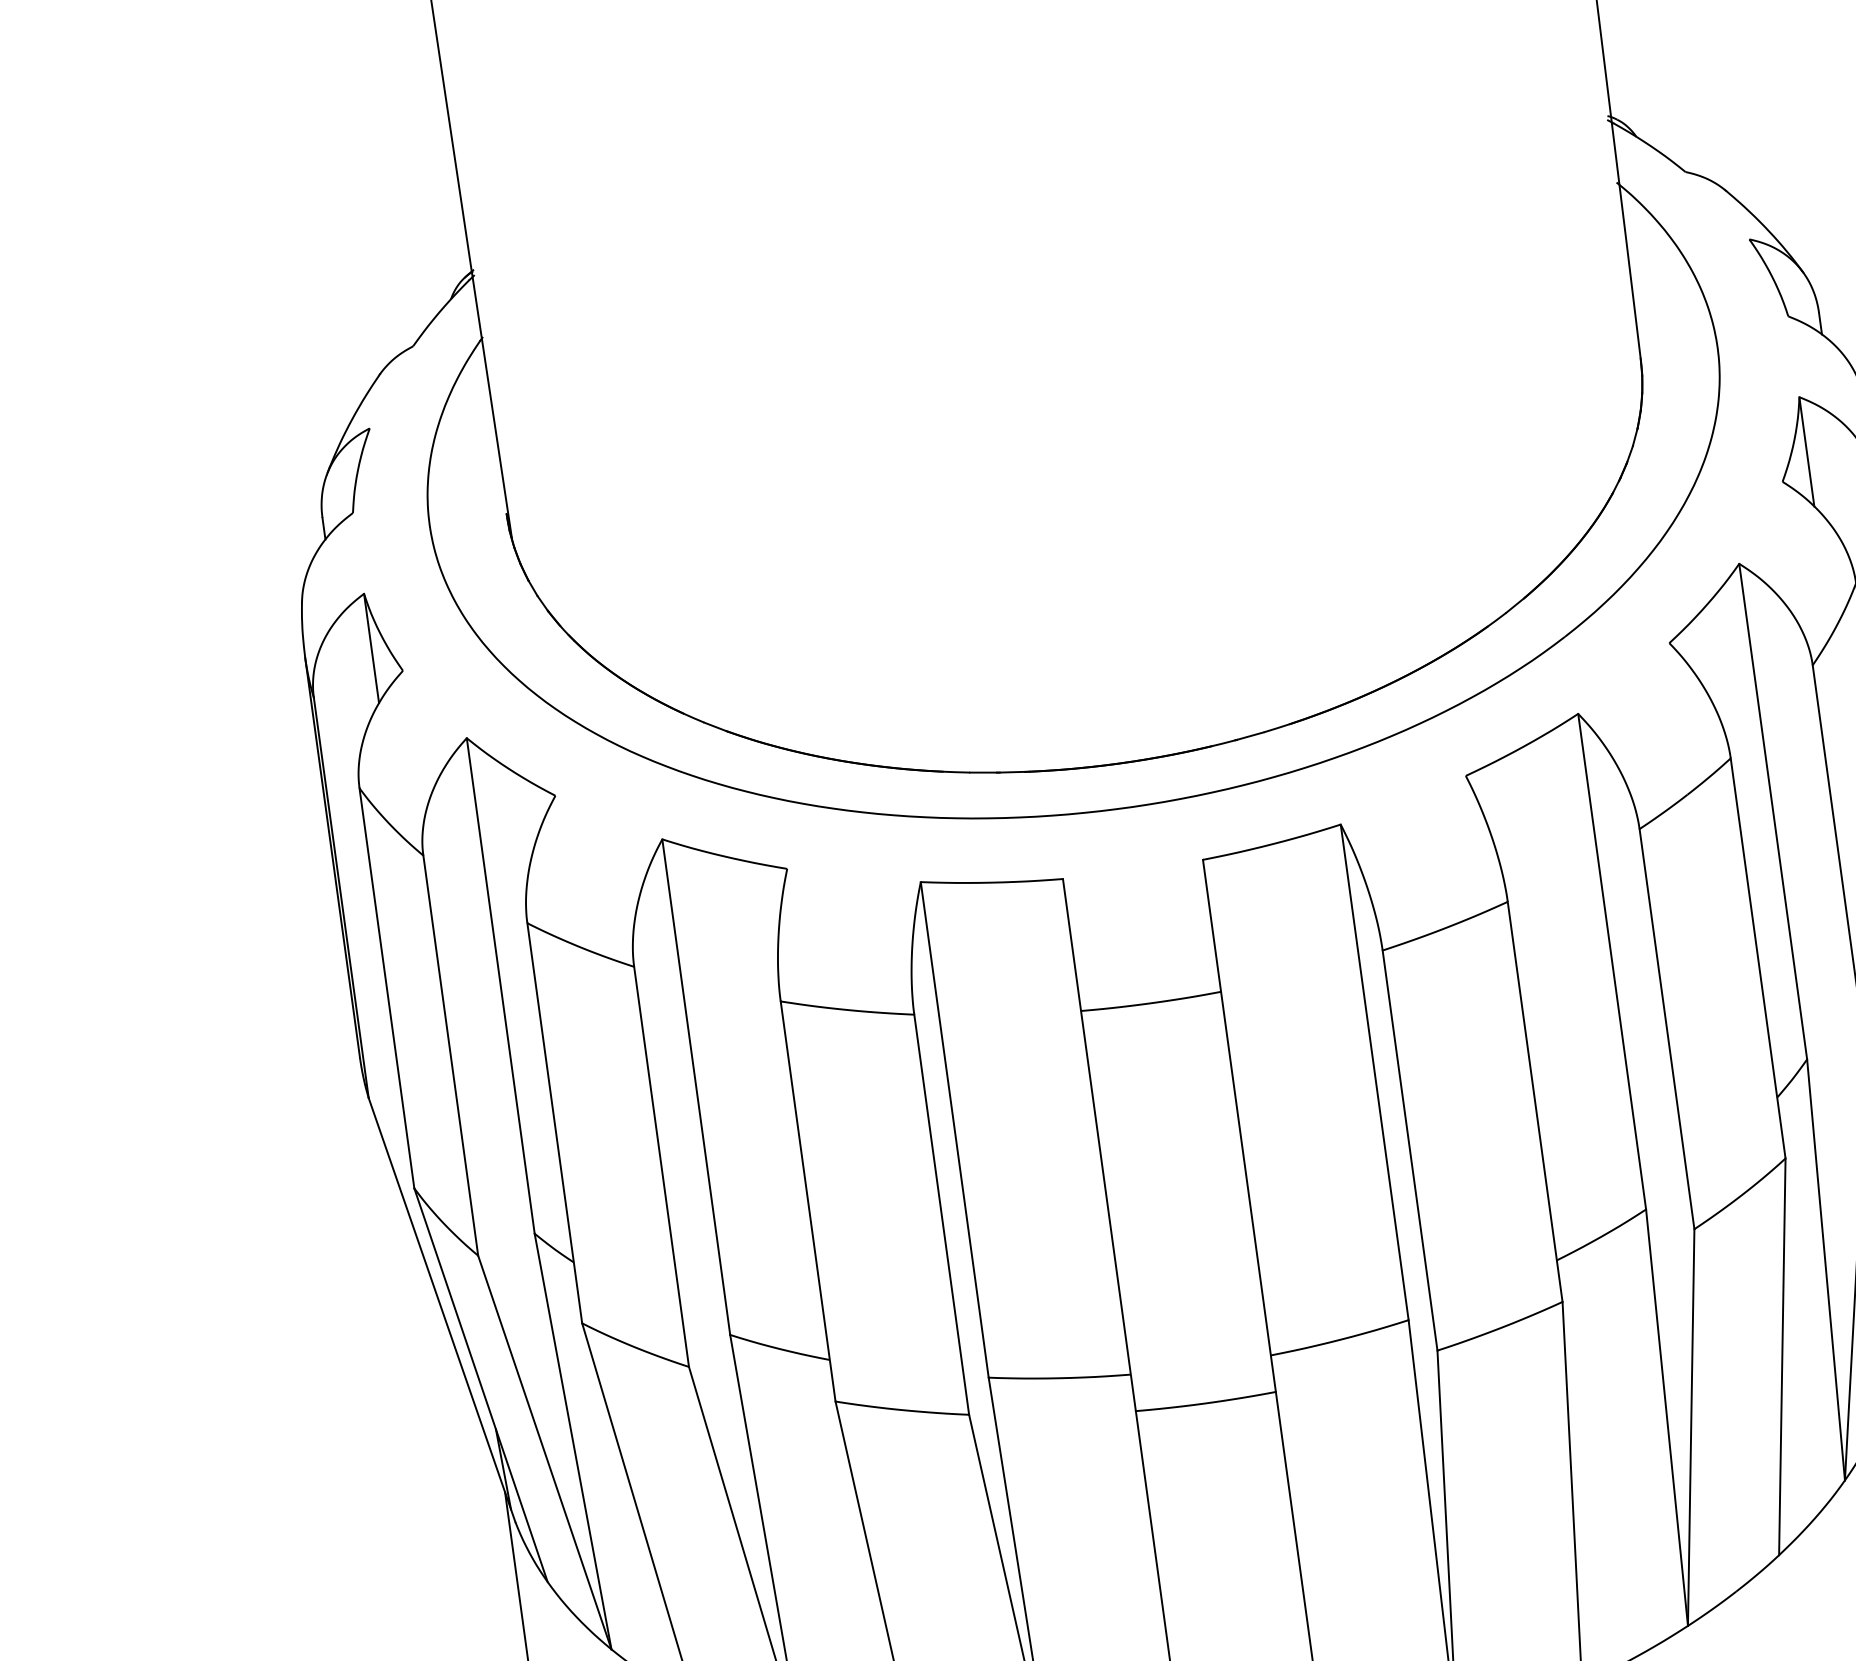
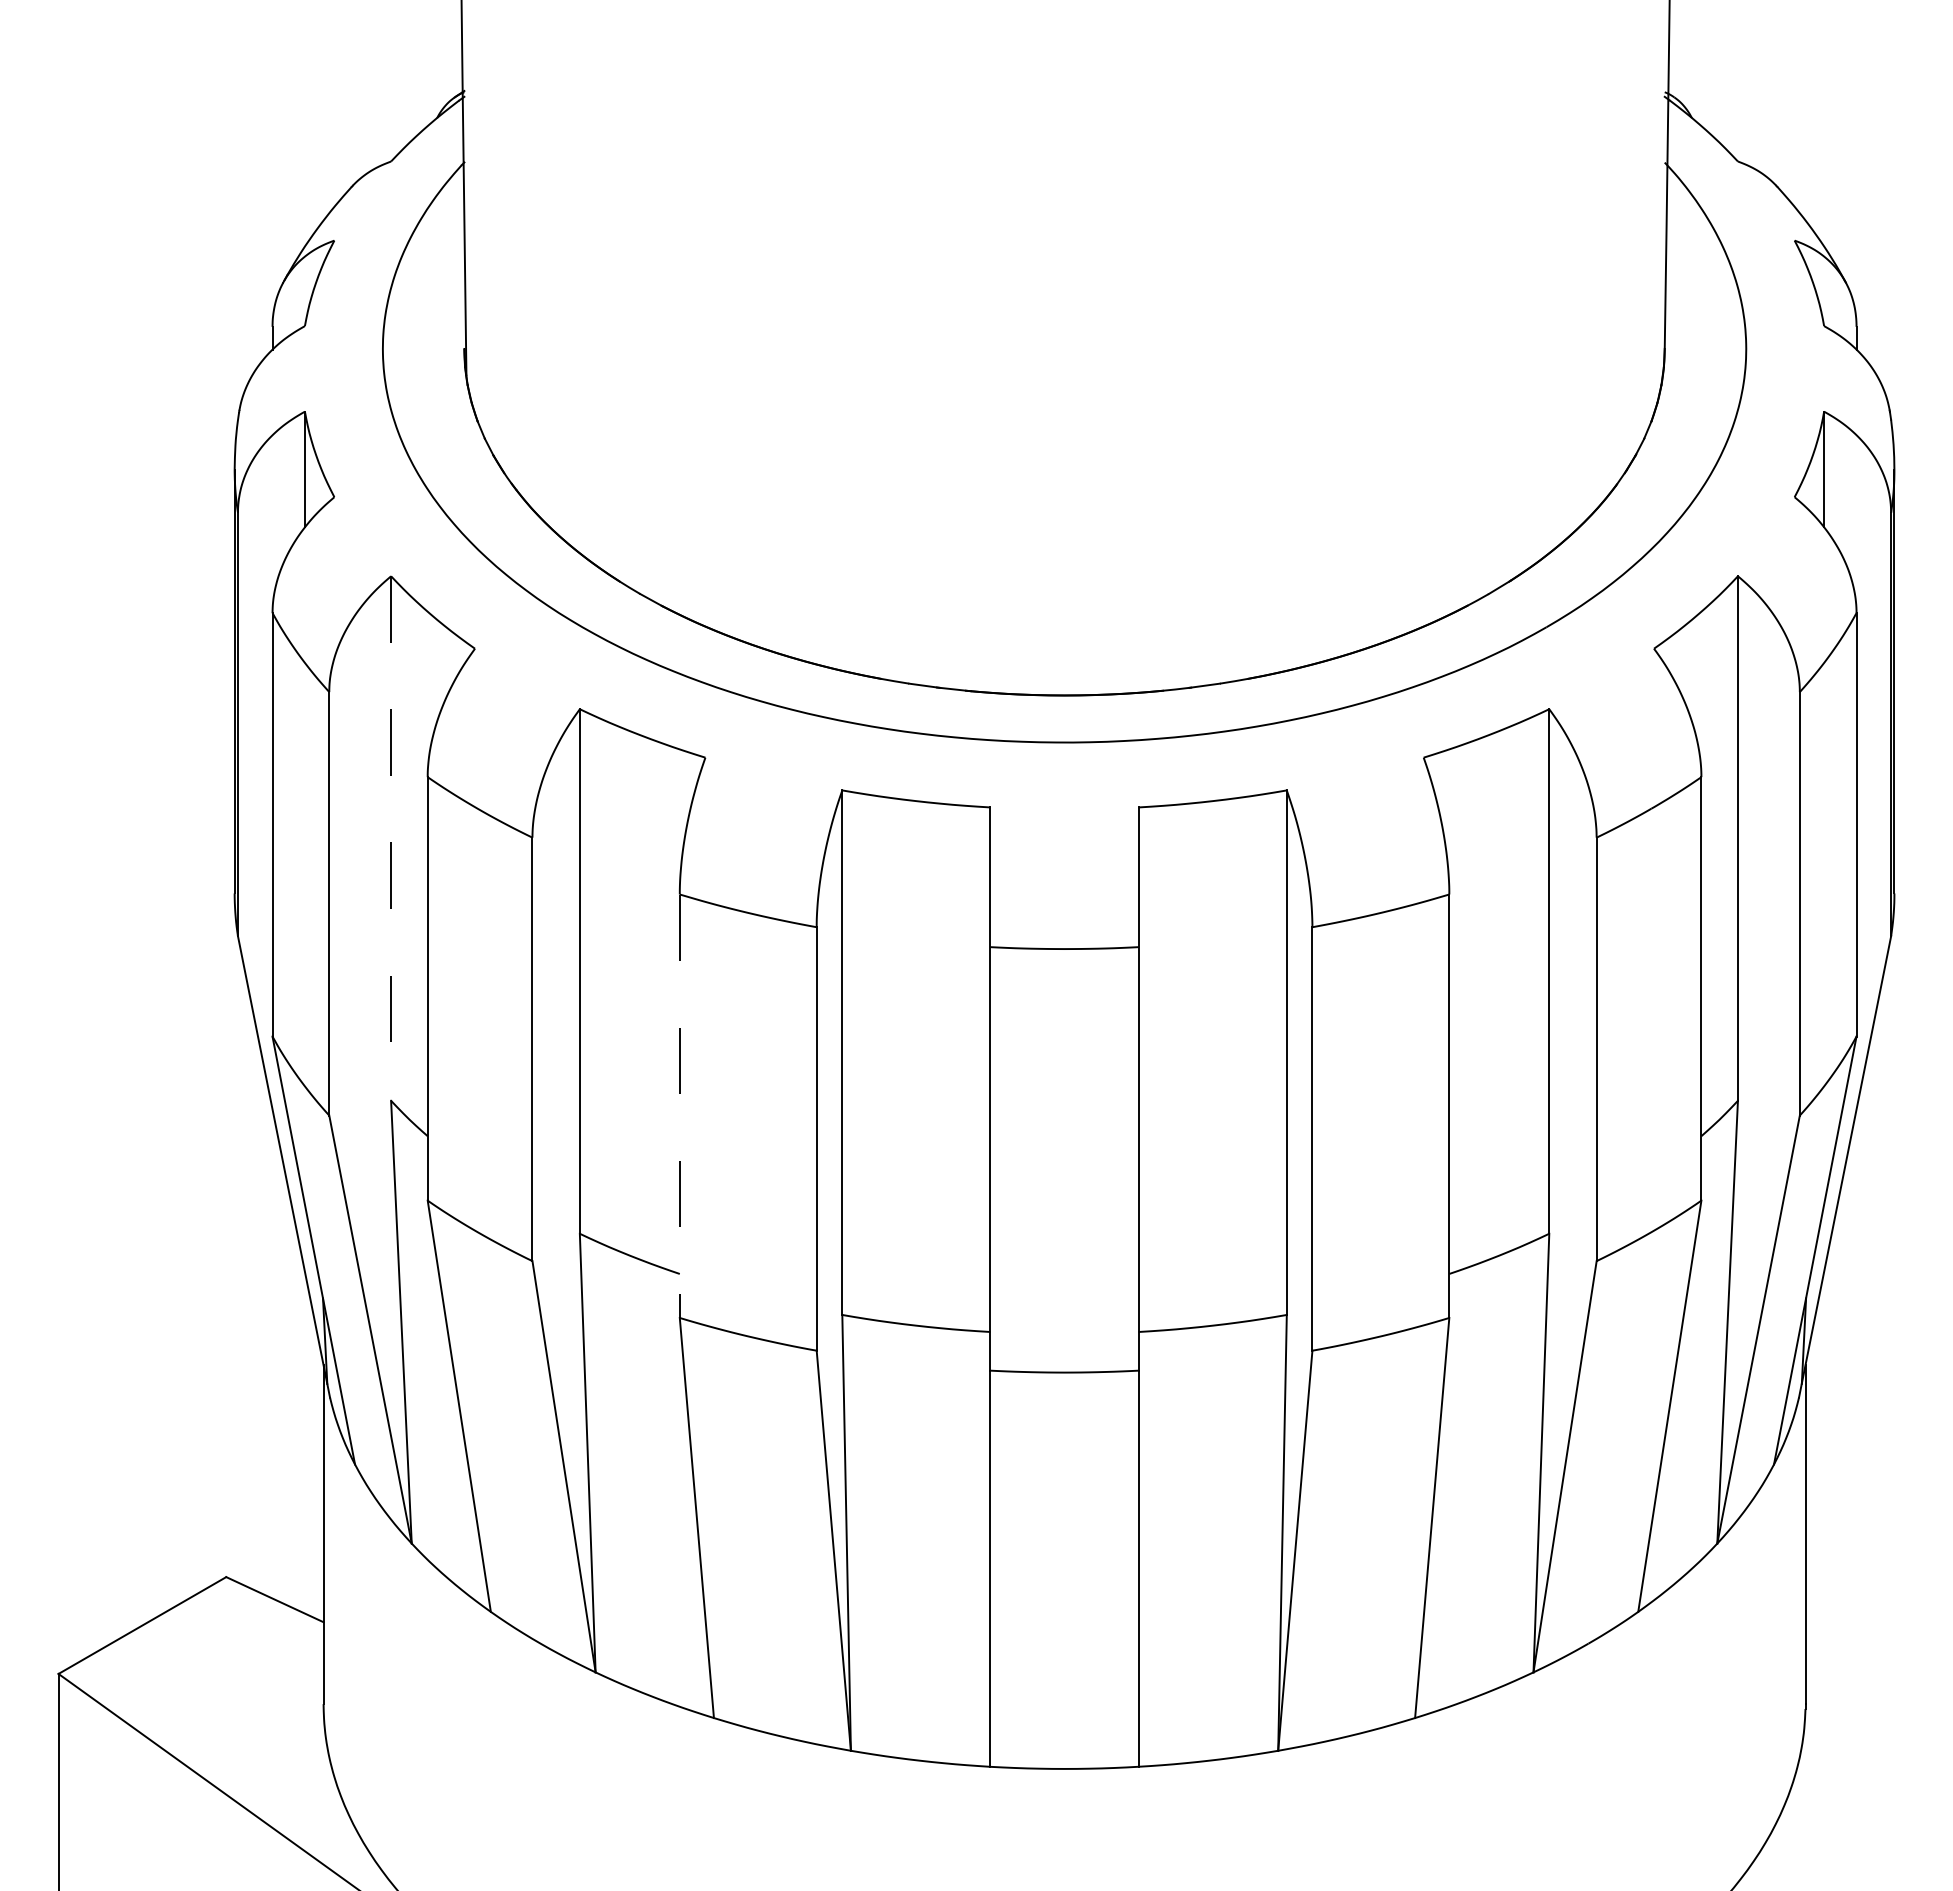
line: (501, 986) -> (391, 839), solid -> dashed
line: (807, 1201) -> (679, 1106), solid -> dashed

